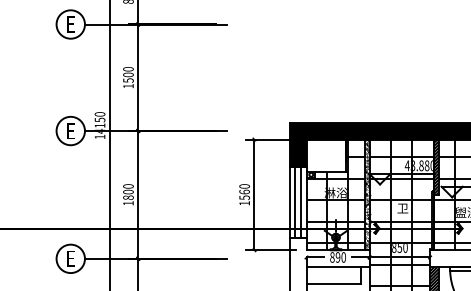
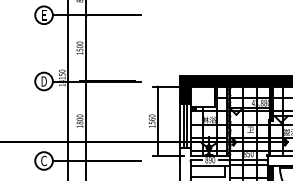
text: (69, 131) -> (43, 81), E -> D
text: (69, 258) -> (43, 160), E -> C

